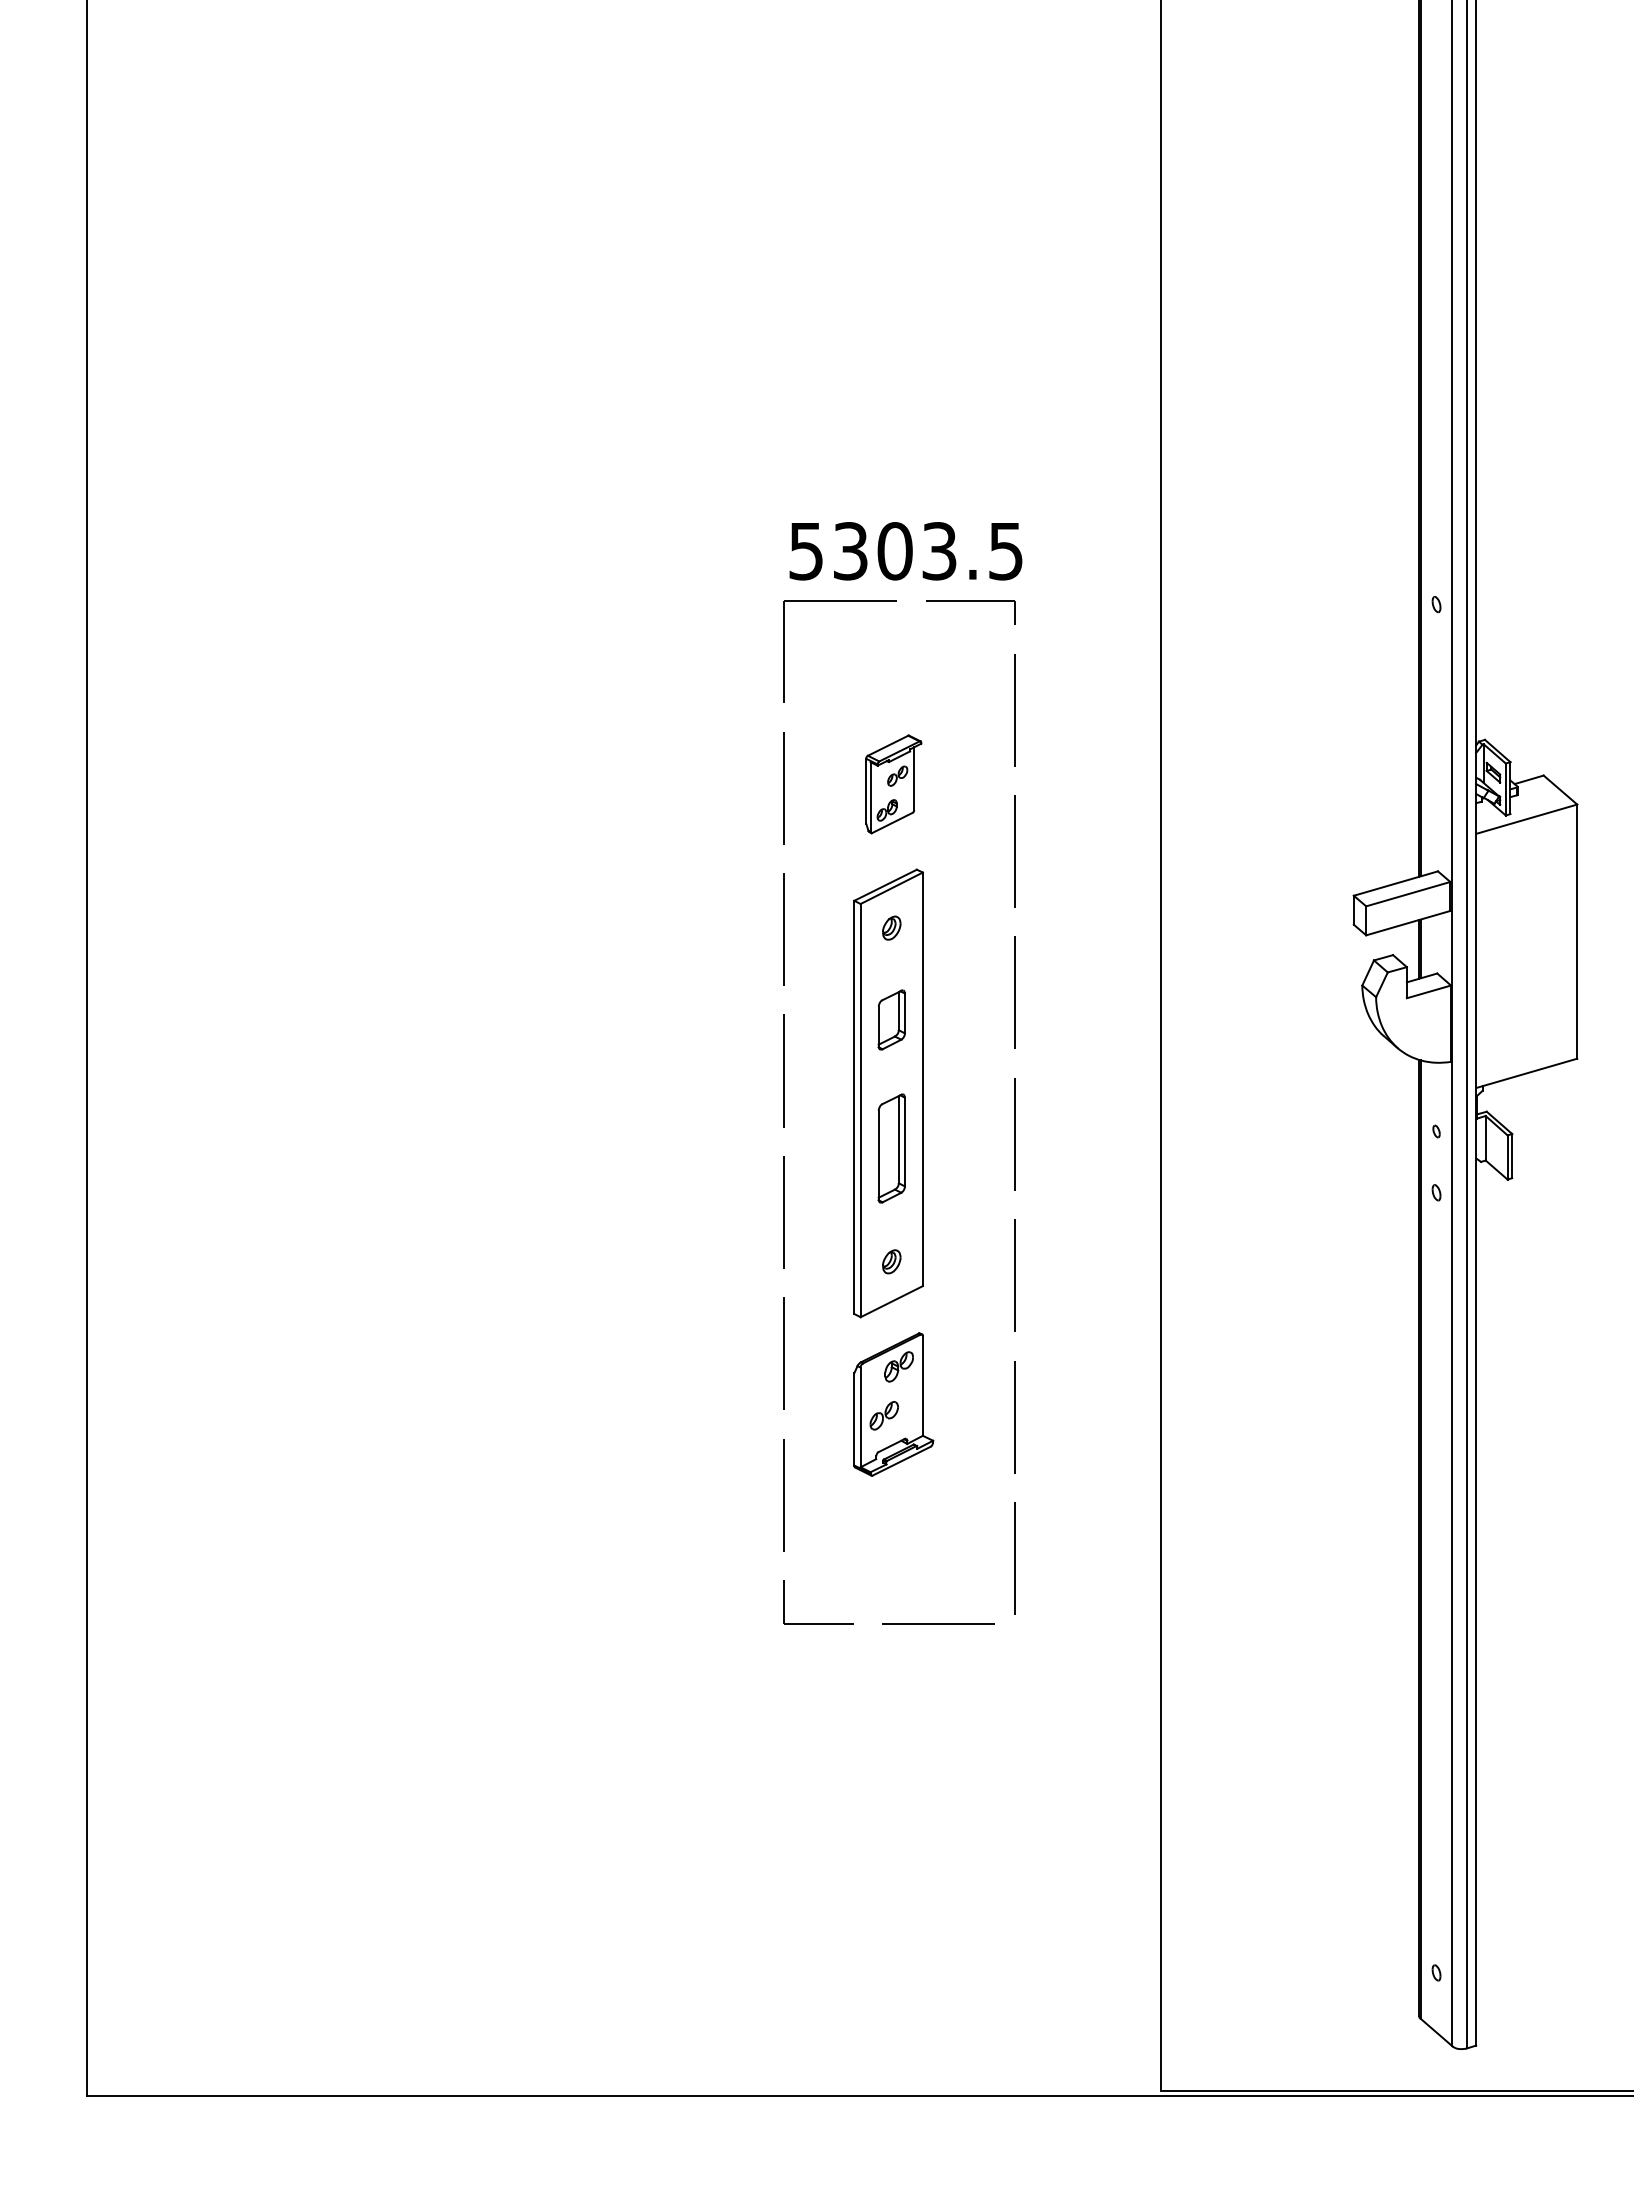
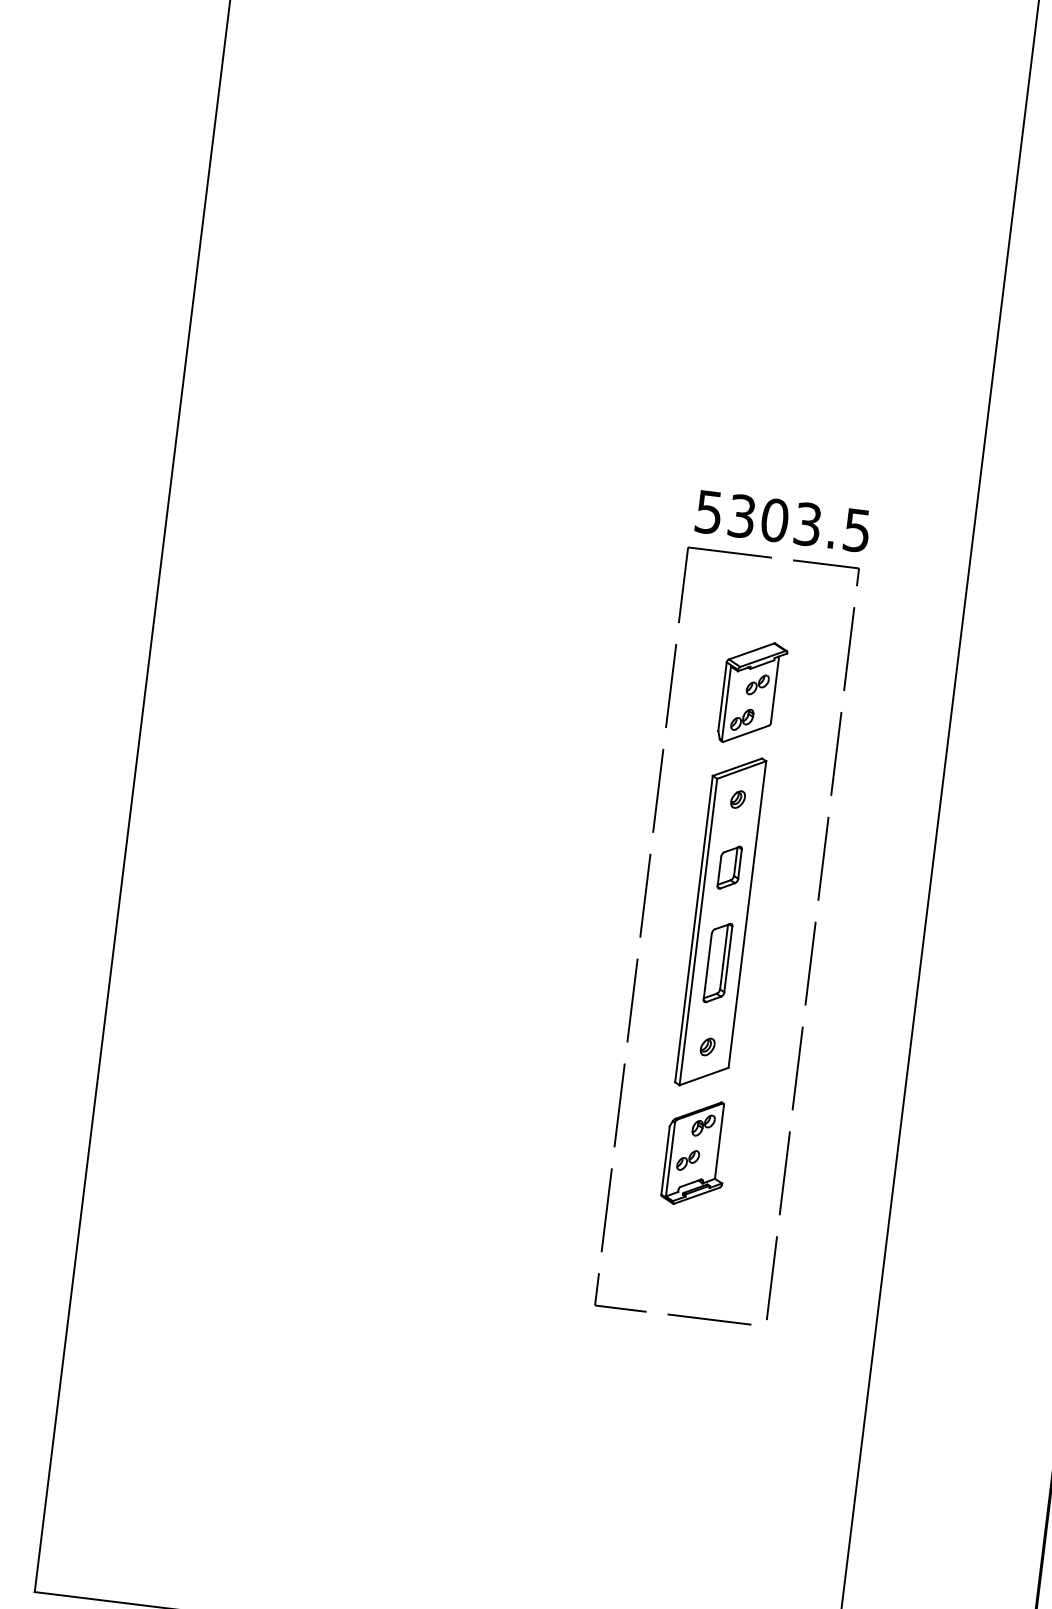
part: (893, 784) -> (752, 693), size x1.43

